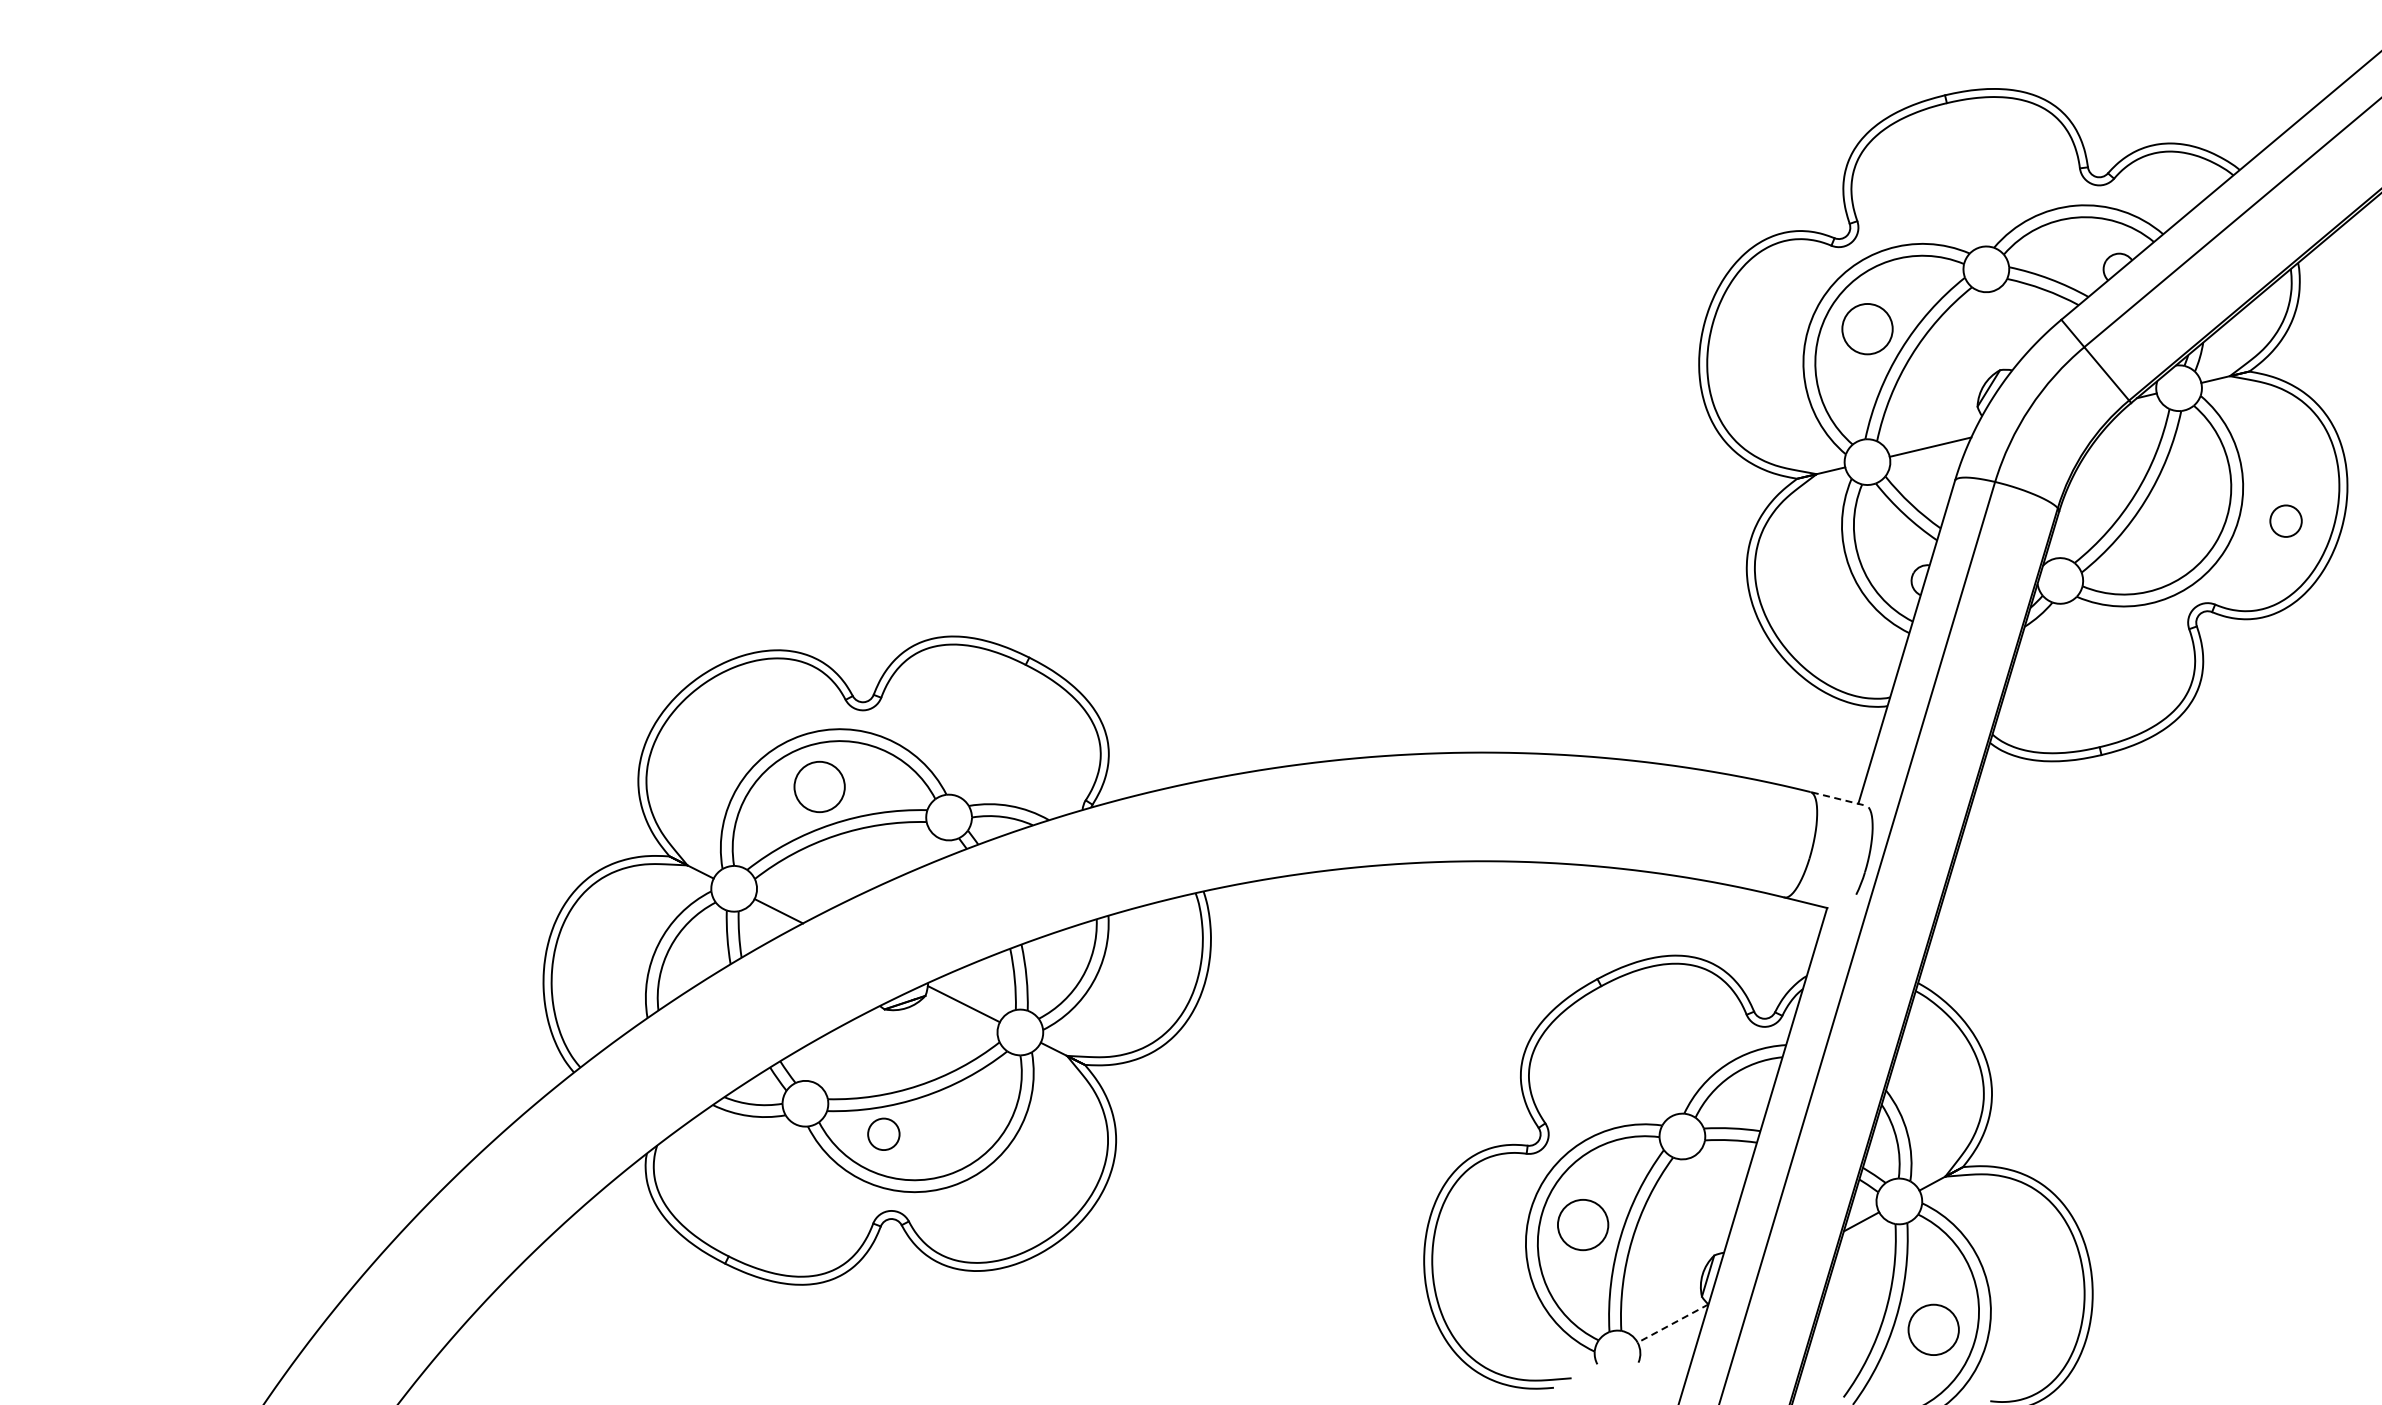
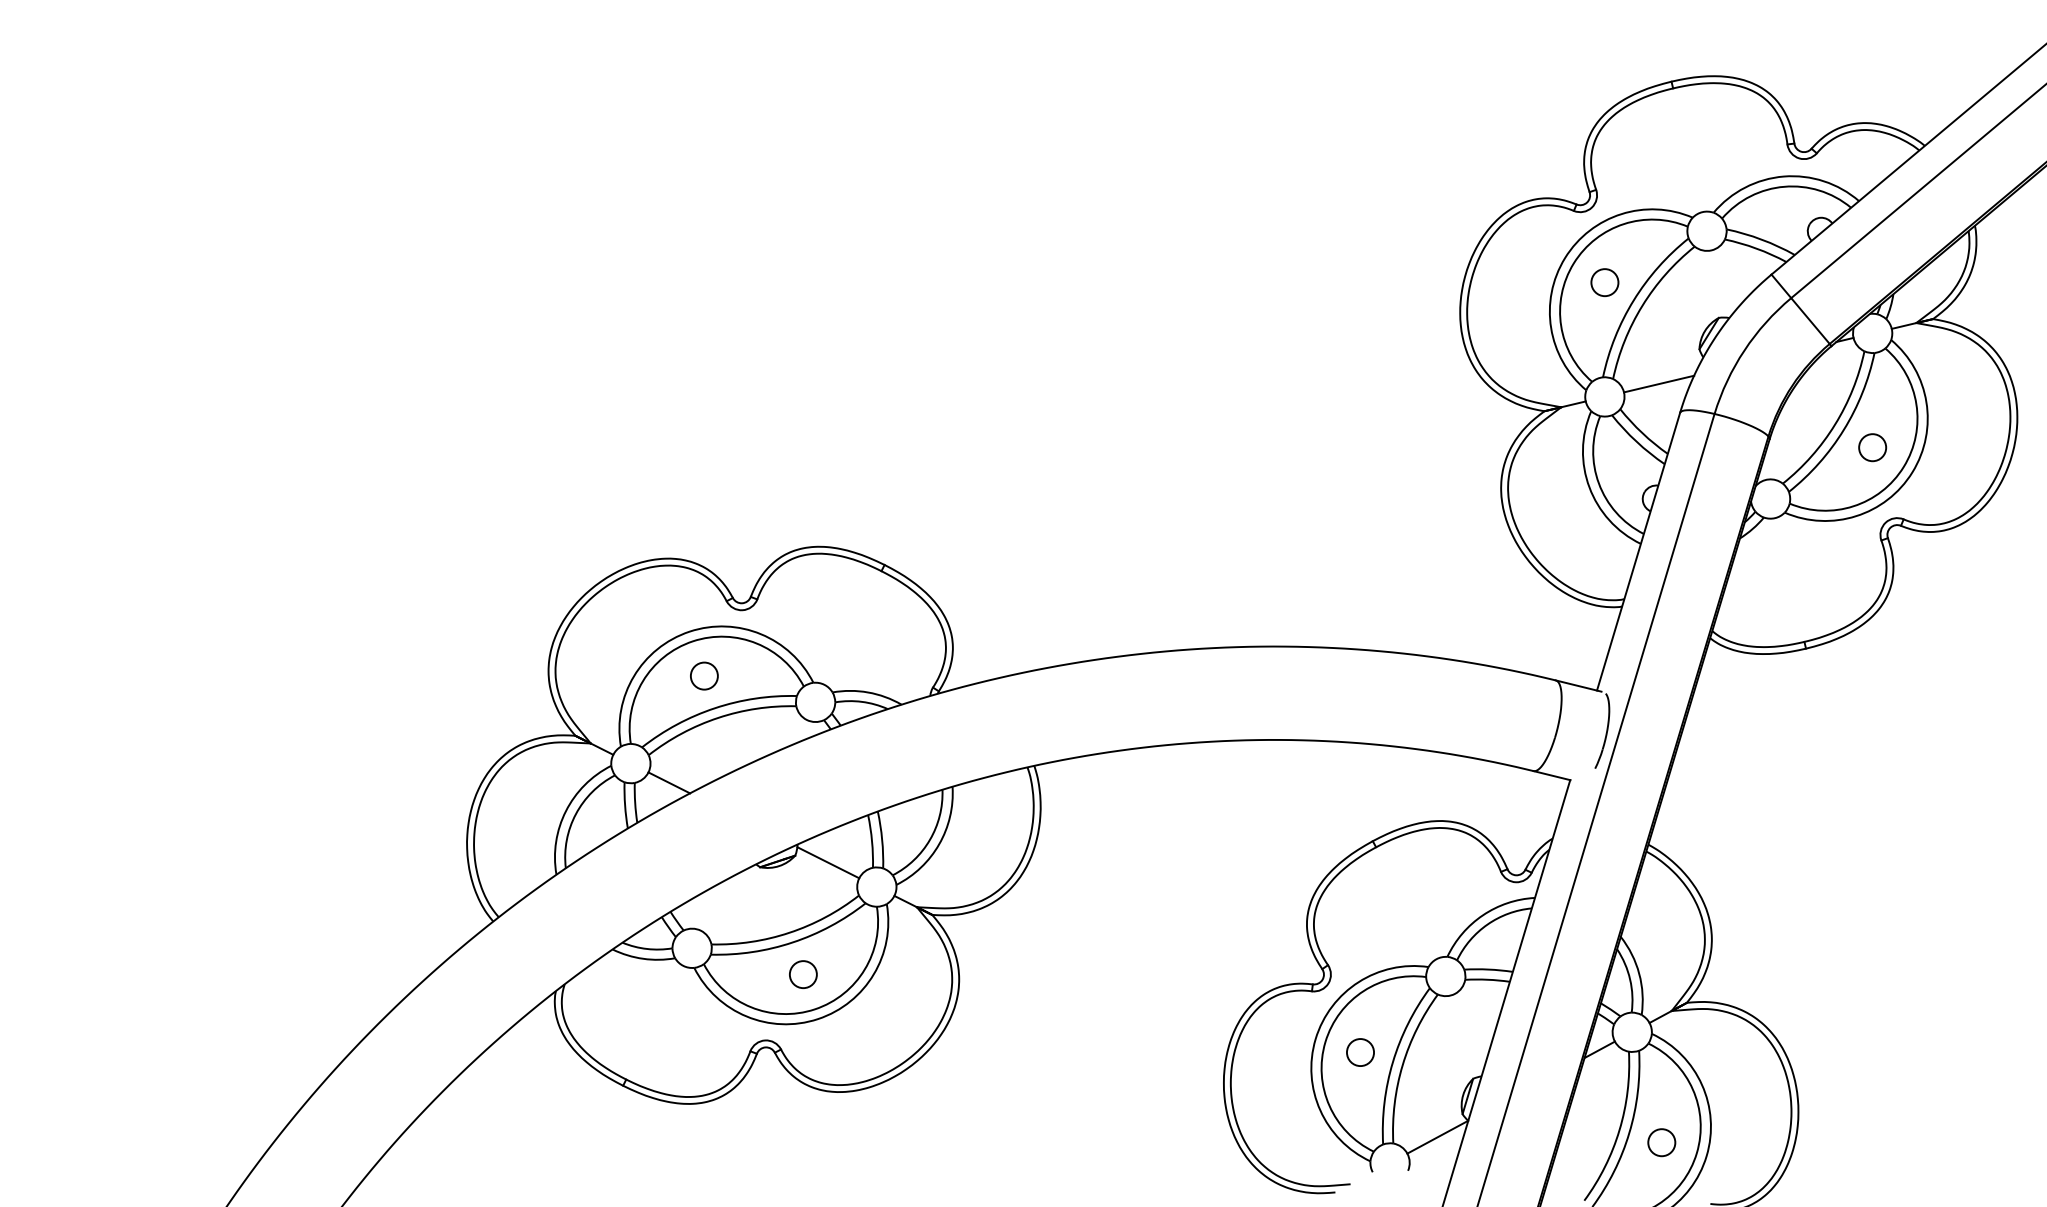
circle: (1867, 328) -> (1604, 282), size x0.62
circle: (2285, 520) -> (1872, 447), moved
circle: (819, 786) -> (704, 675), size x0.62
line: (1836, 798) -> (1578, 686), dashed -> solid
circle: (883, 1133) -> (803, 973), moved
circle: (1582, 1224) -> (1359, 1052), size x0.62
line: (1672, 1323) -> (1437, 1137), dashed -> solid
circle: (1933, 1329) -> (1661, 1142), size x0.62

